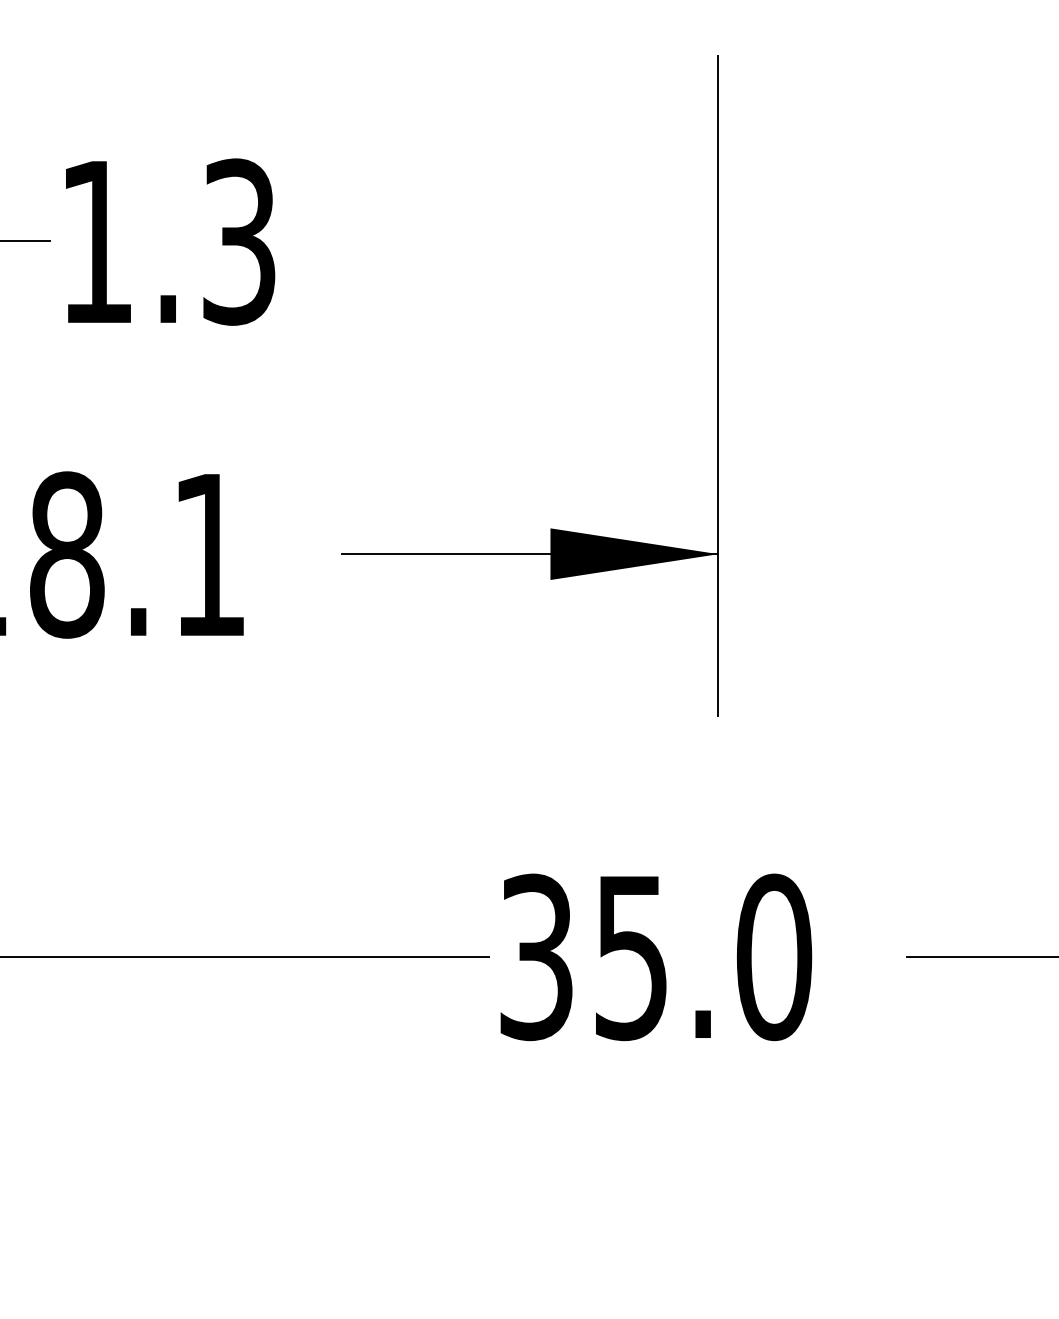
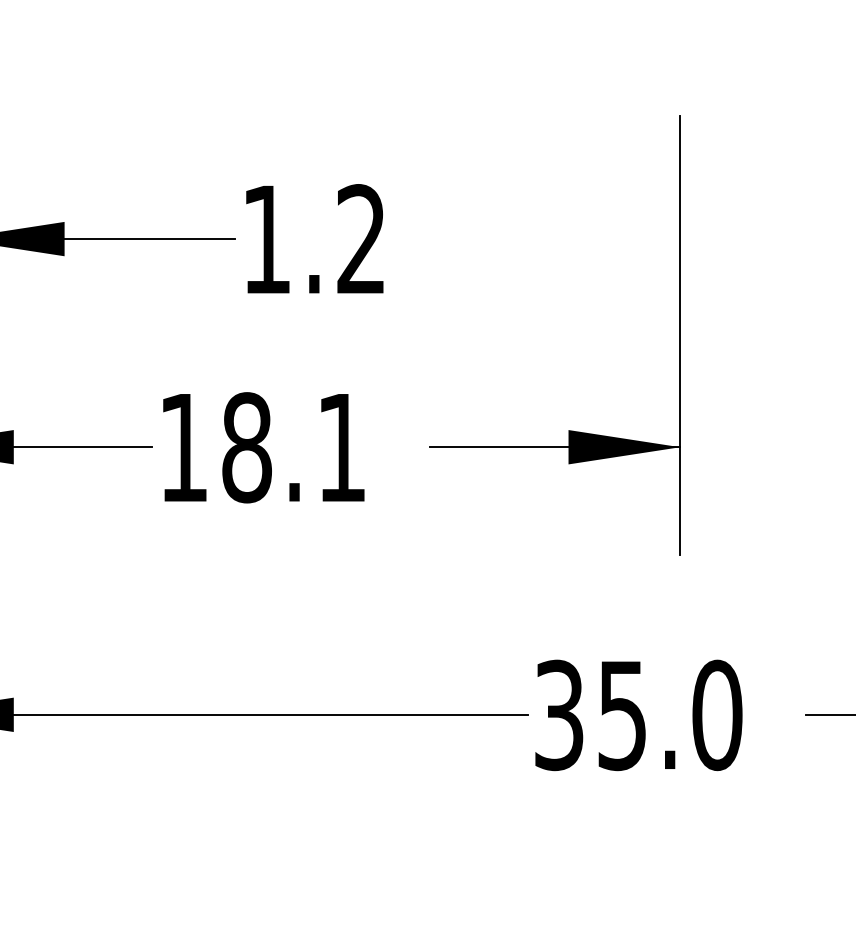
text: (239, 241) -> (361, 239), 1.3 -> 1.2

